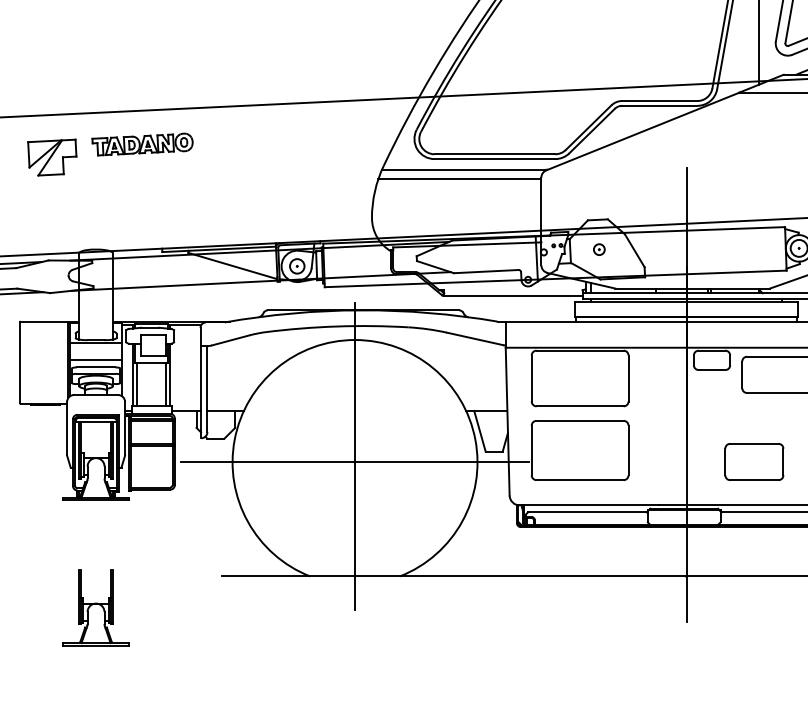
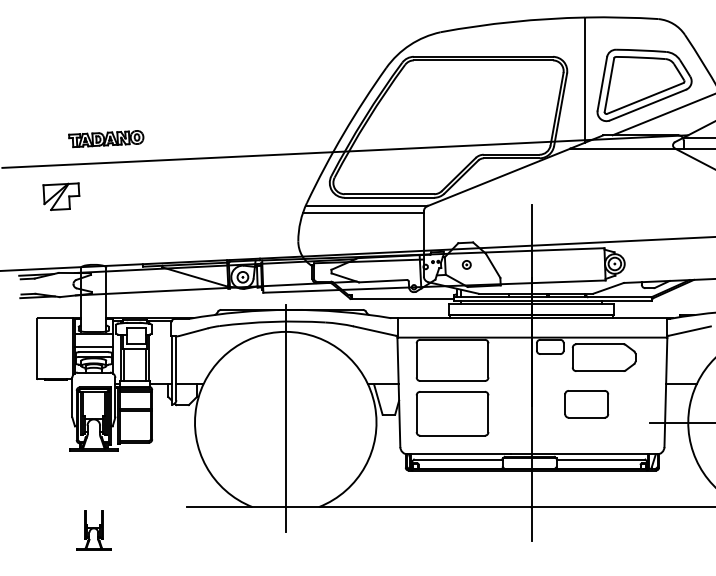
part: (142, 145) -> (106, 139), moved
line: (354, 462) -> (285, 422), removed
part: (754, 462) -> (586, 404), moved
part: (95, 608) -> (93, 530), size x0.7

